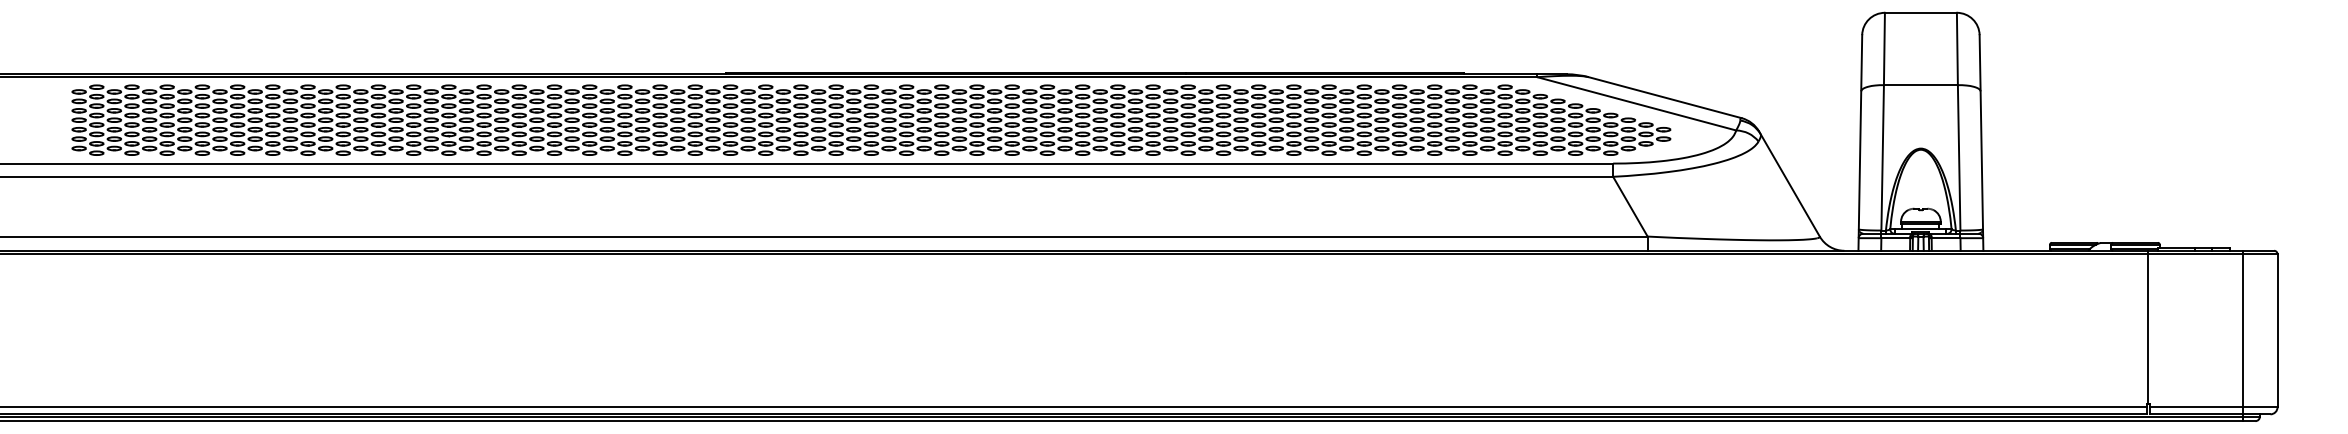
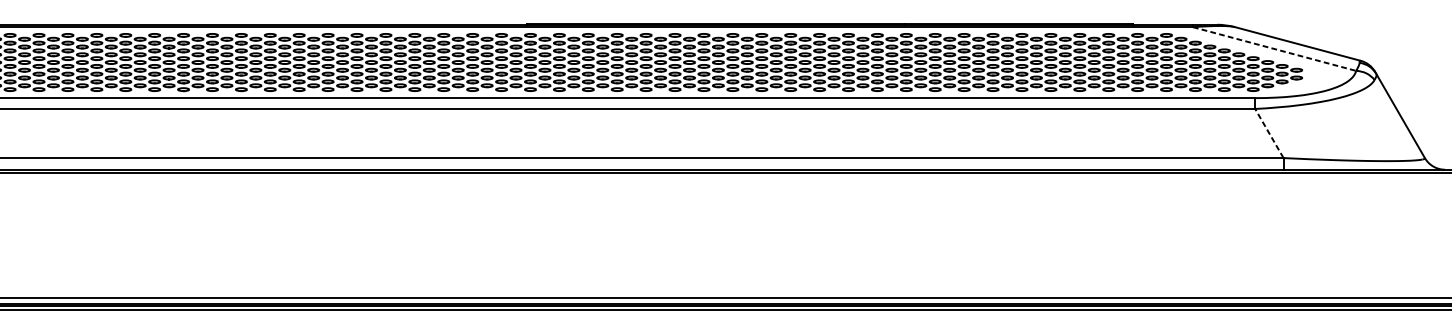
line: (1636, 103) -> (1274, 48), solid -> dashed
line: (1630, 206) -> (1269, 133), solid -> dashed

